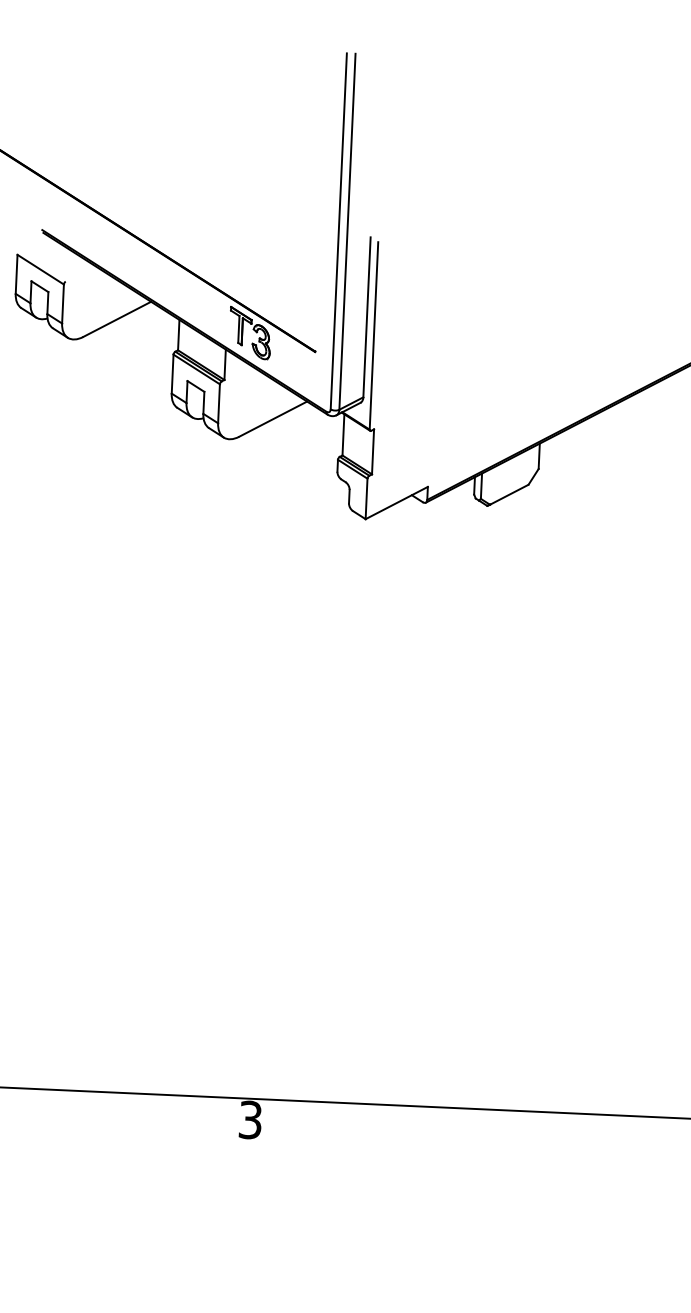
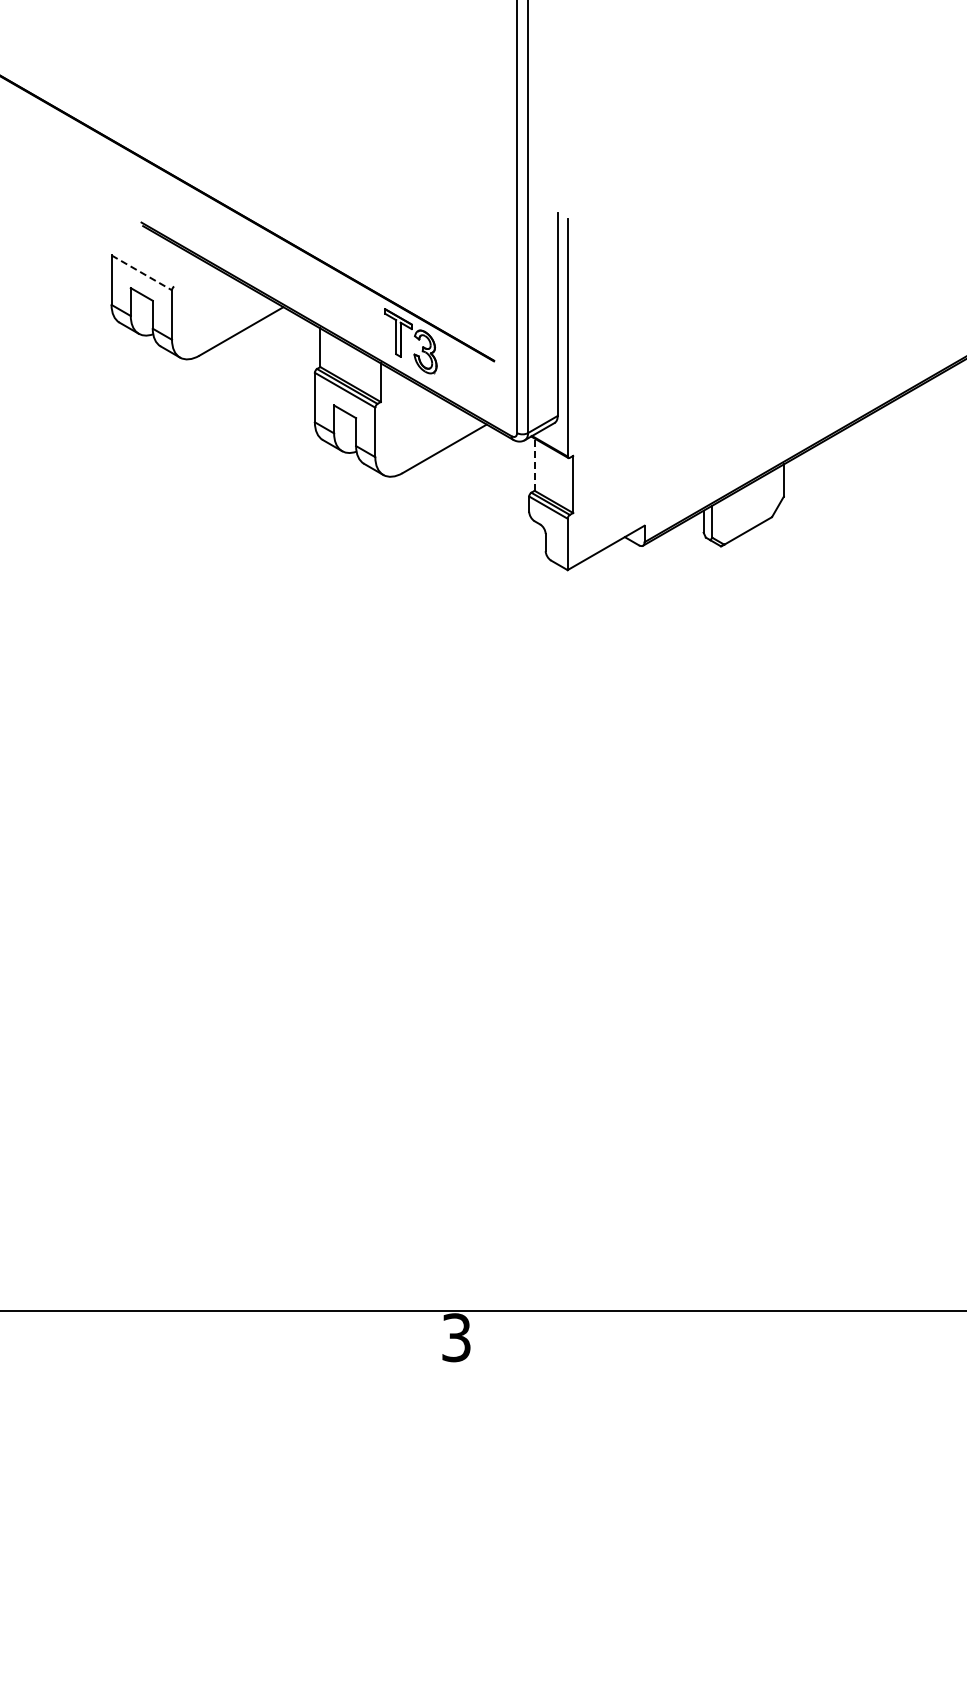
line: (40, 269) -> (141, 272), solid -> dashed
line: (343, 434) -> (534, 464), solid -> dashed

